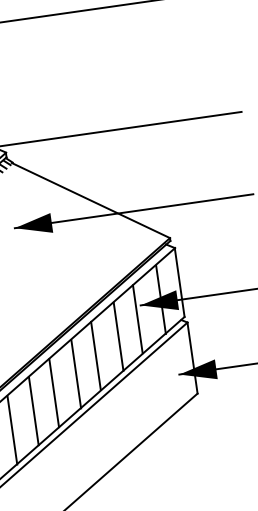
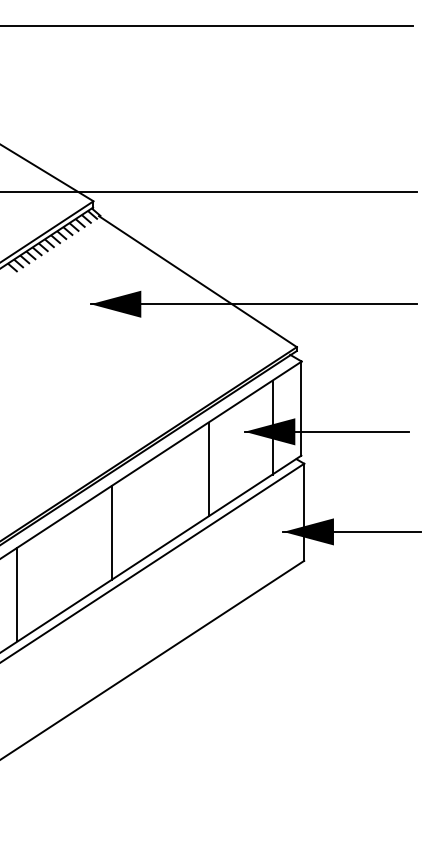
line: (137, 319) -> (238, 449), removed
line: (96, 355) -> (175, 490), removed
line: (76, 373) -> (145, 511), removed
line: (33, 410) -> (81, 552), removed
line: (12, 430) -> (48, 574), removed

